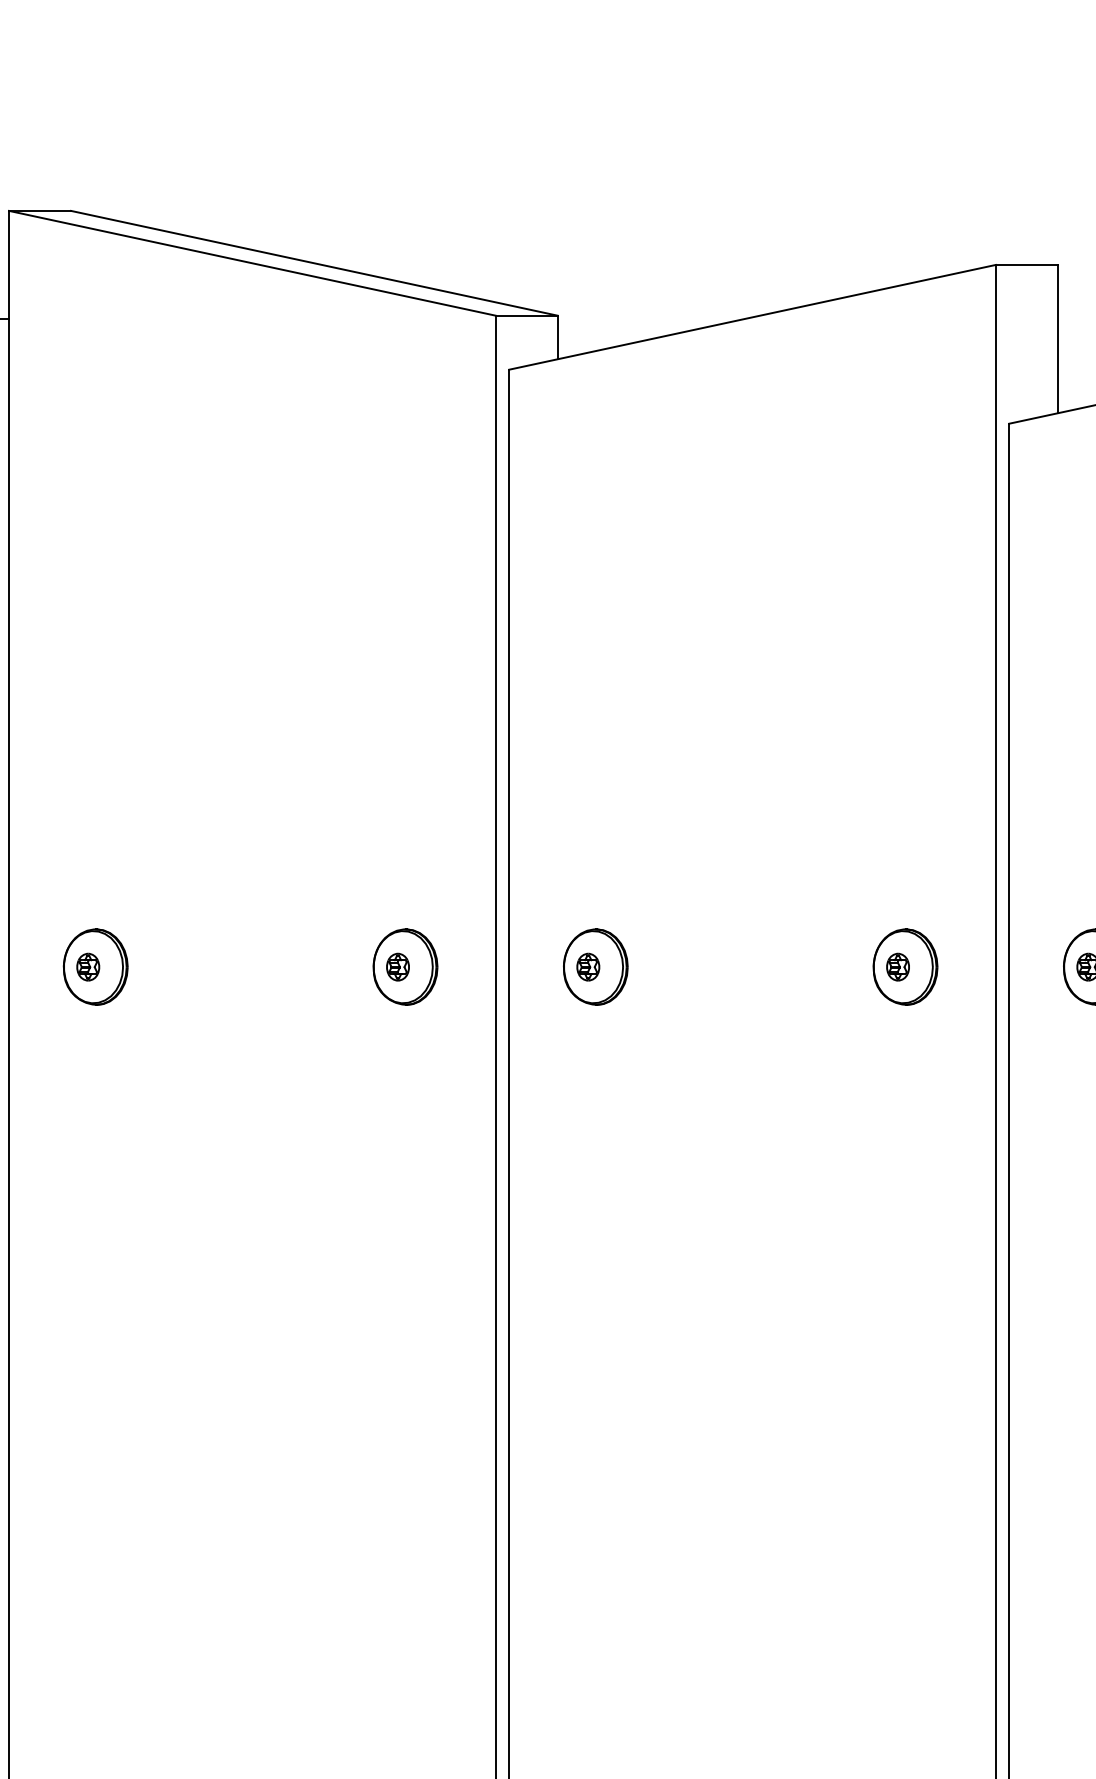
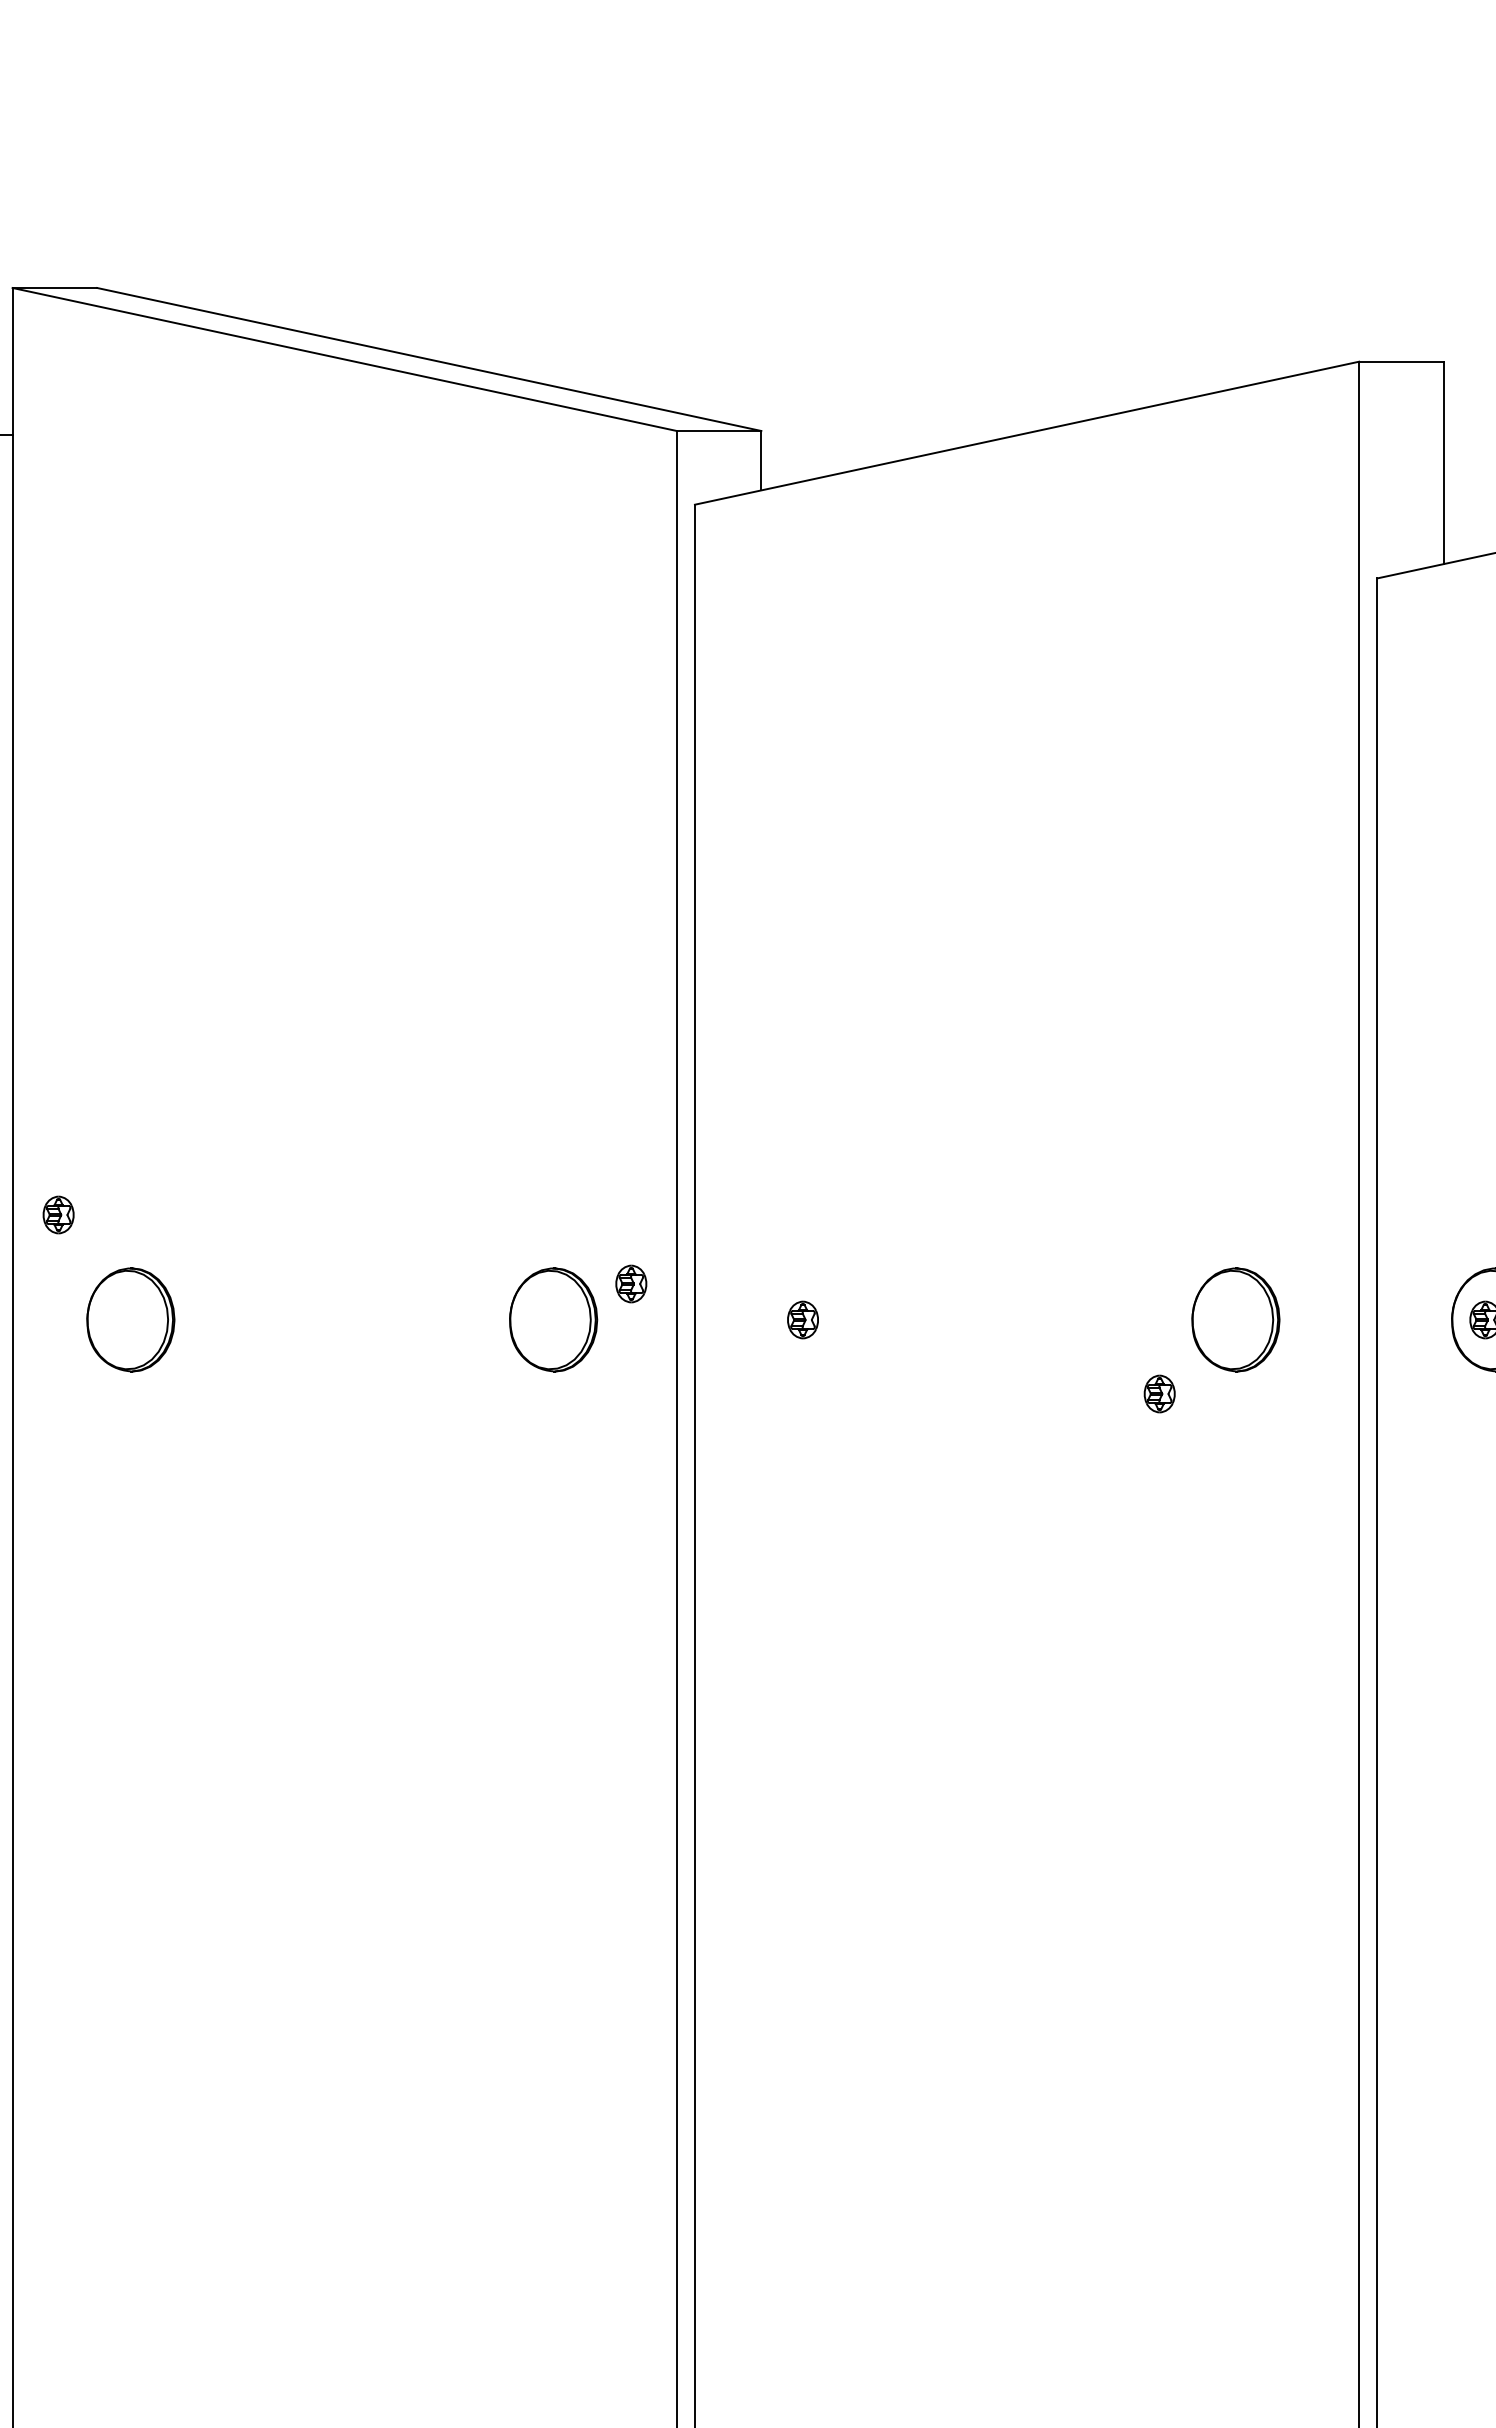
part: (88, 966) -> (58, 1214), moved
part: (398, 966) -> (631, 1283), moved
part: (595, 966) -> (812, 1319), removed
part: (897, 966) -> (1159, 1393), moved

